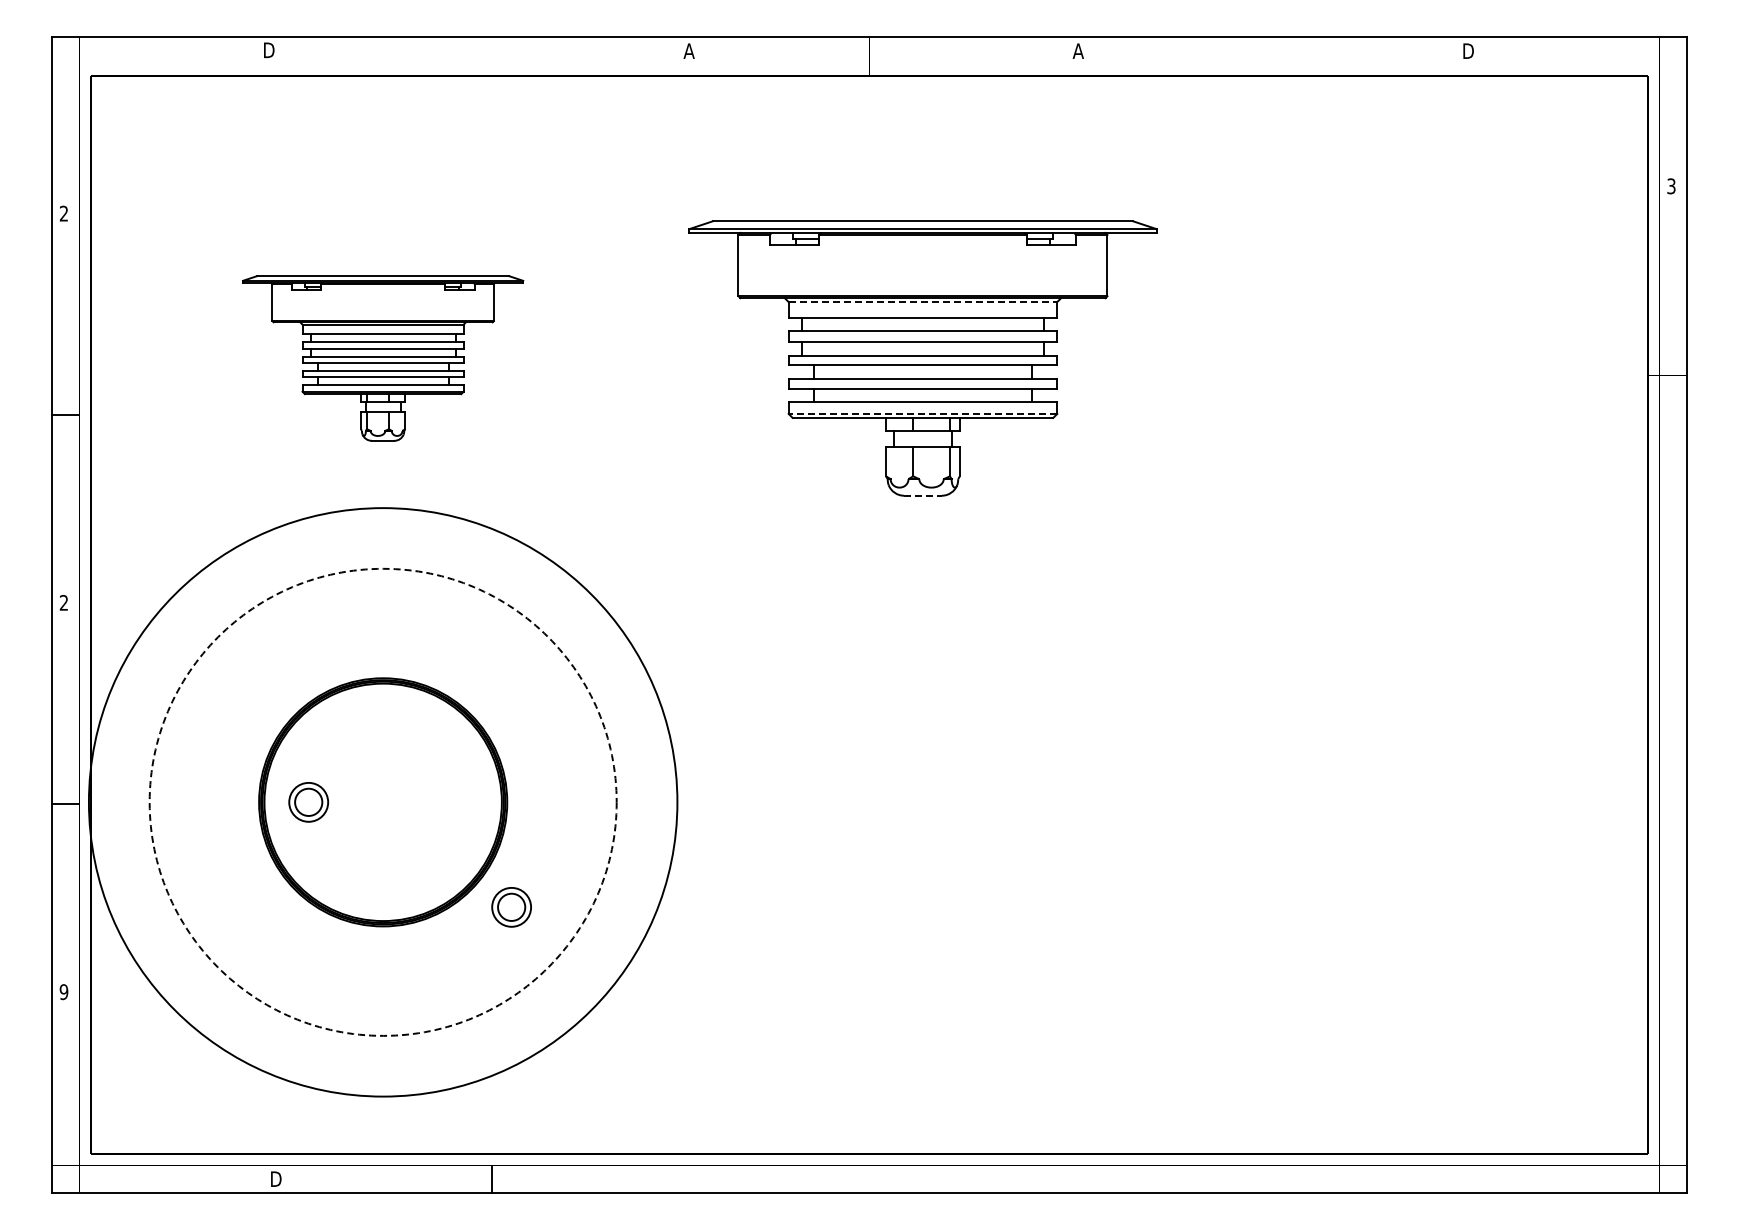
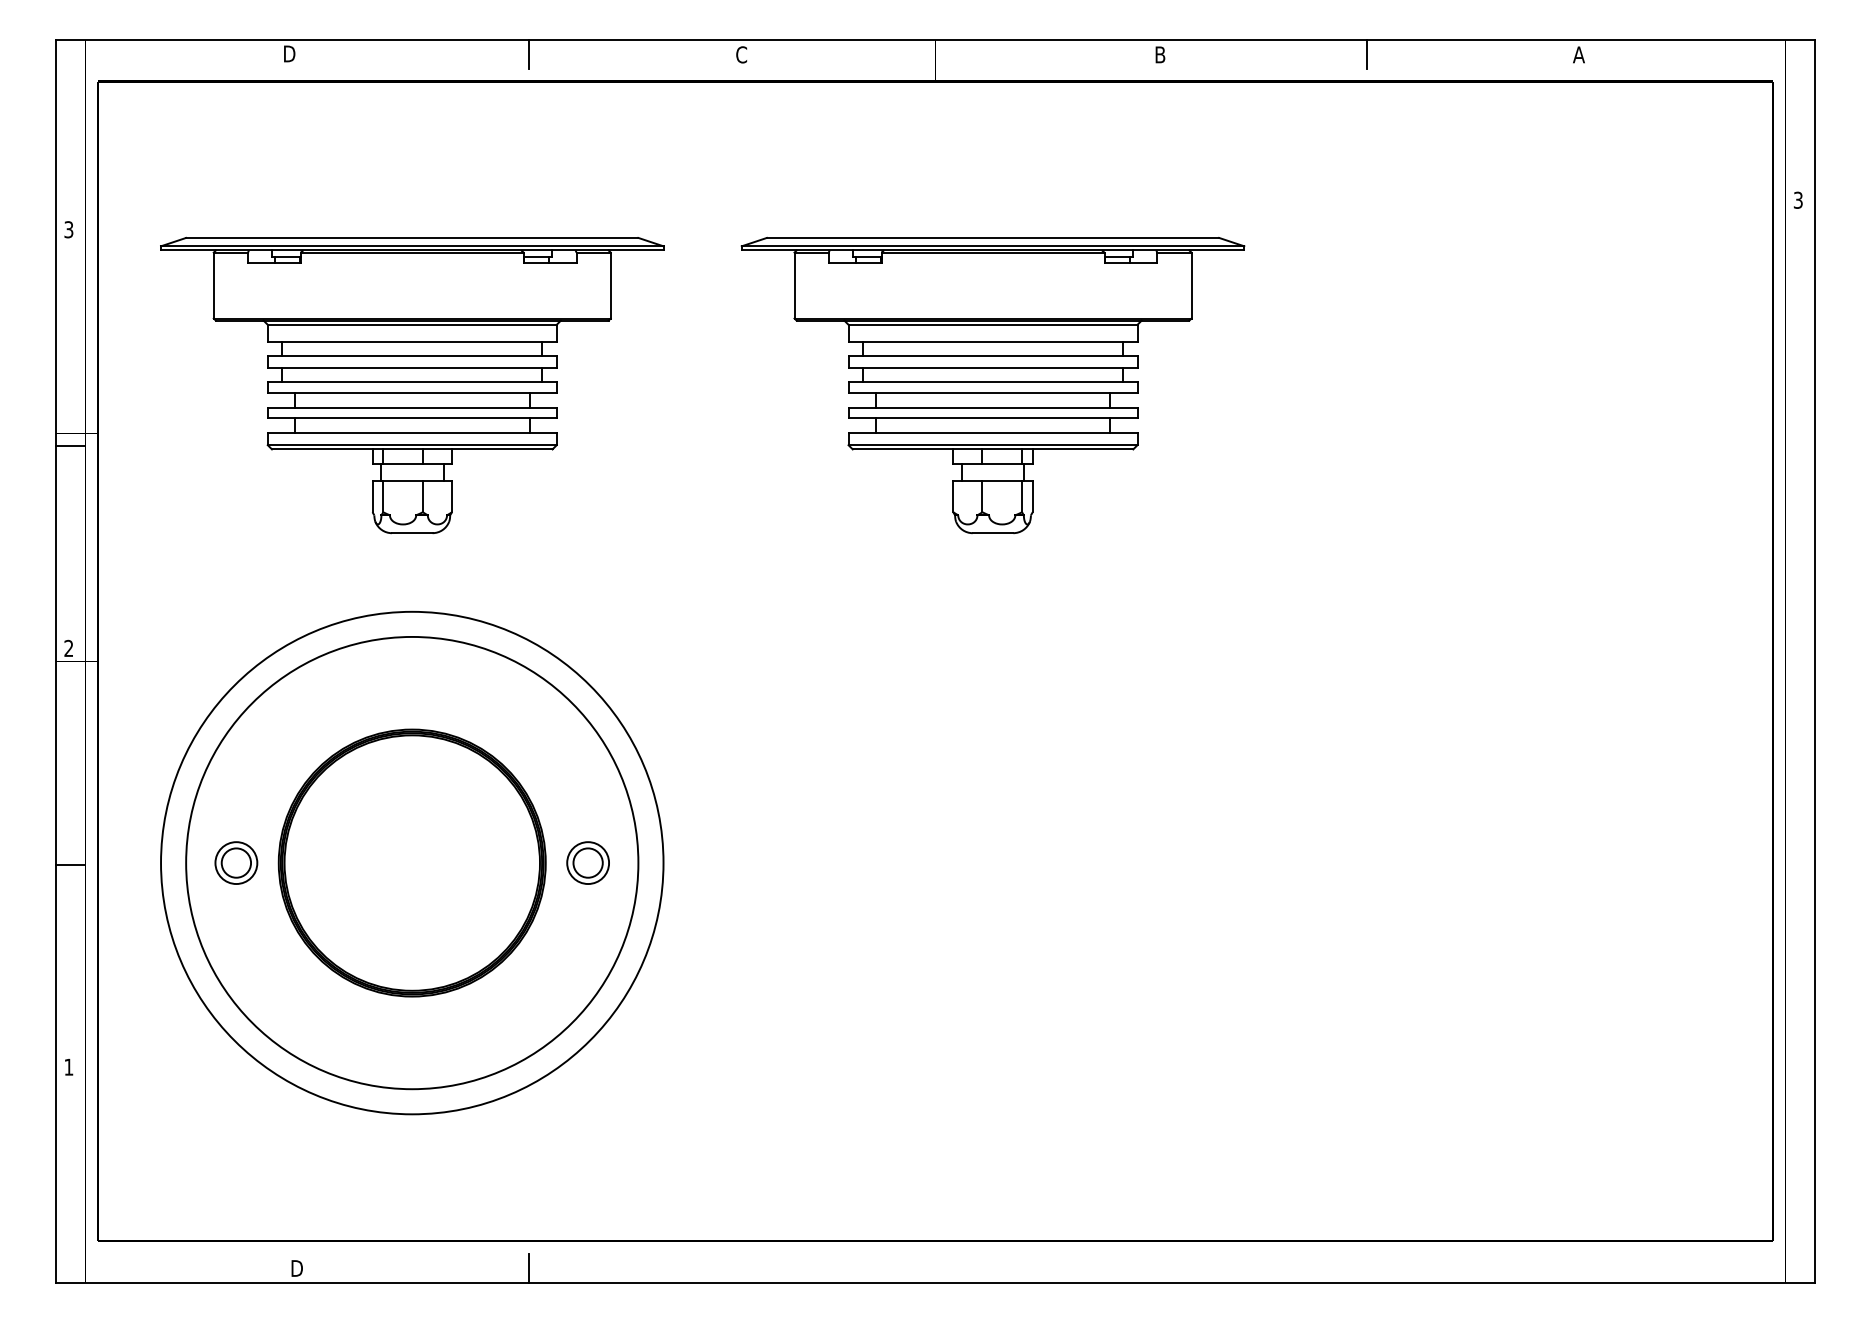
line: (491, 50) -> (528, 54), added
text: (1077, 50) -> (1159, 54), A -> B
line: (1270, 50) -> (1366, 54), added
text: (1467, 50) -> (1578, 54), D -> A
text: (688, 51) -> (740, 55), A -> C
text: (64, 213) -> (69, 229), 2 -> 3
line: (923, 302) -> (993, 325), dashed -> solid
part: (382, 358) -> (411, 385), size x1.67
line: (922, 413) -> (992, 444), dashed -> solid
line: (922, 495) -> (992, 532), dashed -> solid
circle: (382, 801) -> (411, 862), dashed -> solid
part: (308, 802) -> (236, 863), moved
circle: (383, 802) -> (412, 863), size x0.71
part: (511, 907) -> (587, 863), moved
text: (63, 992) -> (68, 1067), 9 -> 1

